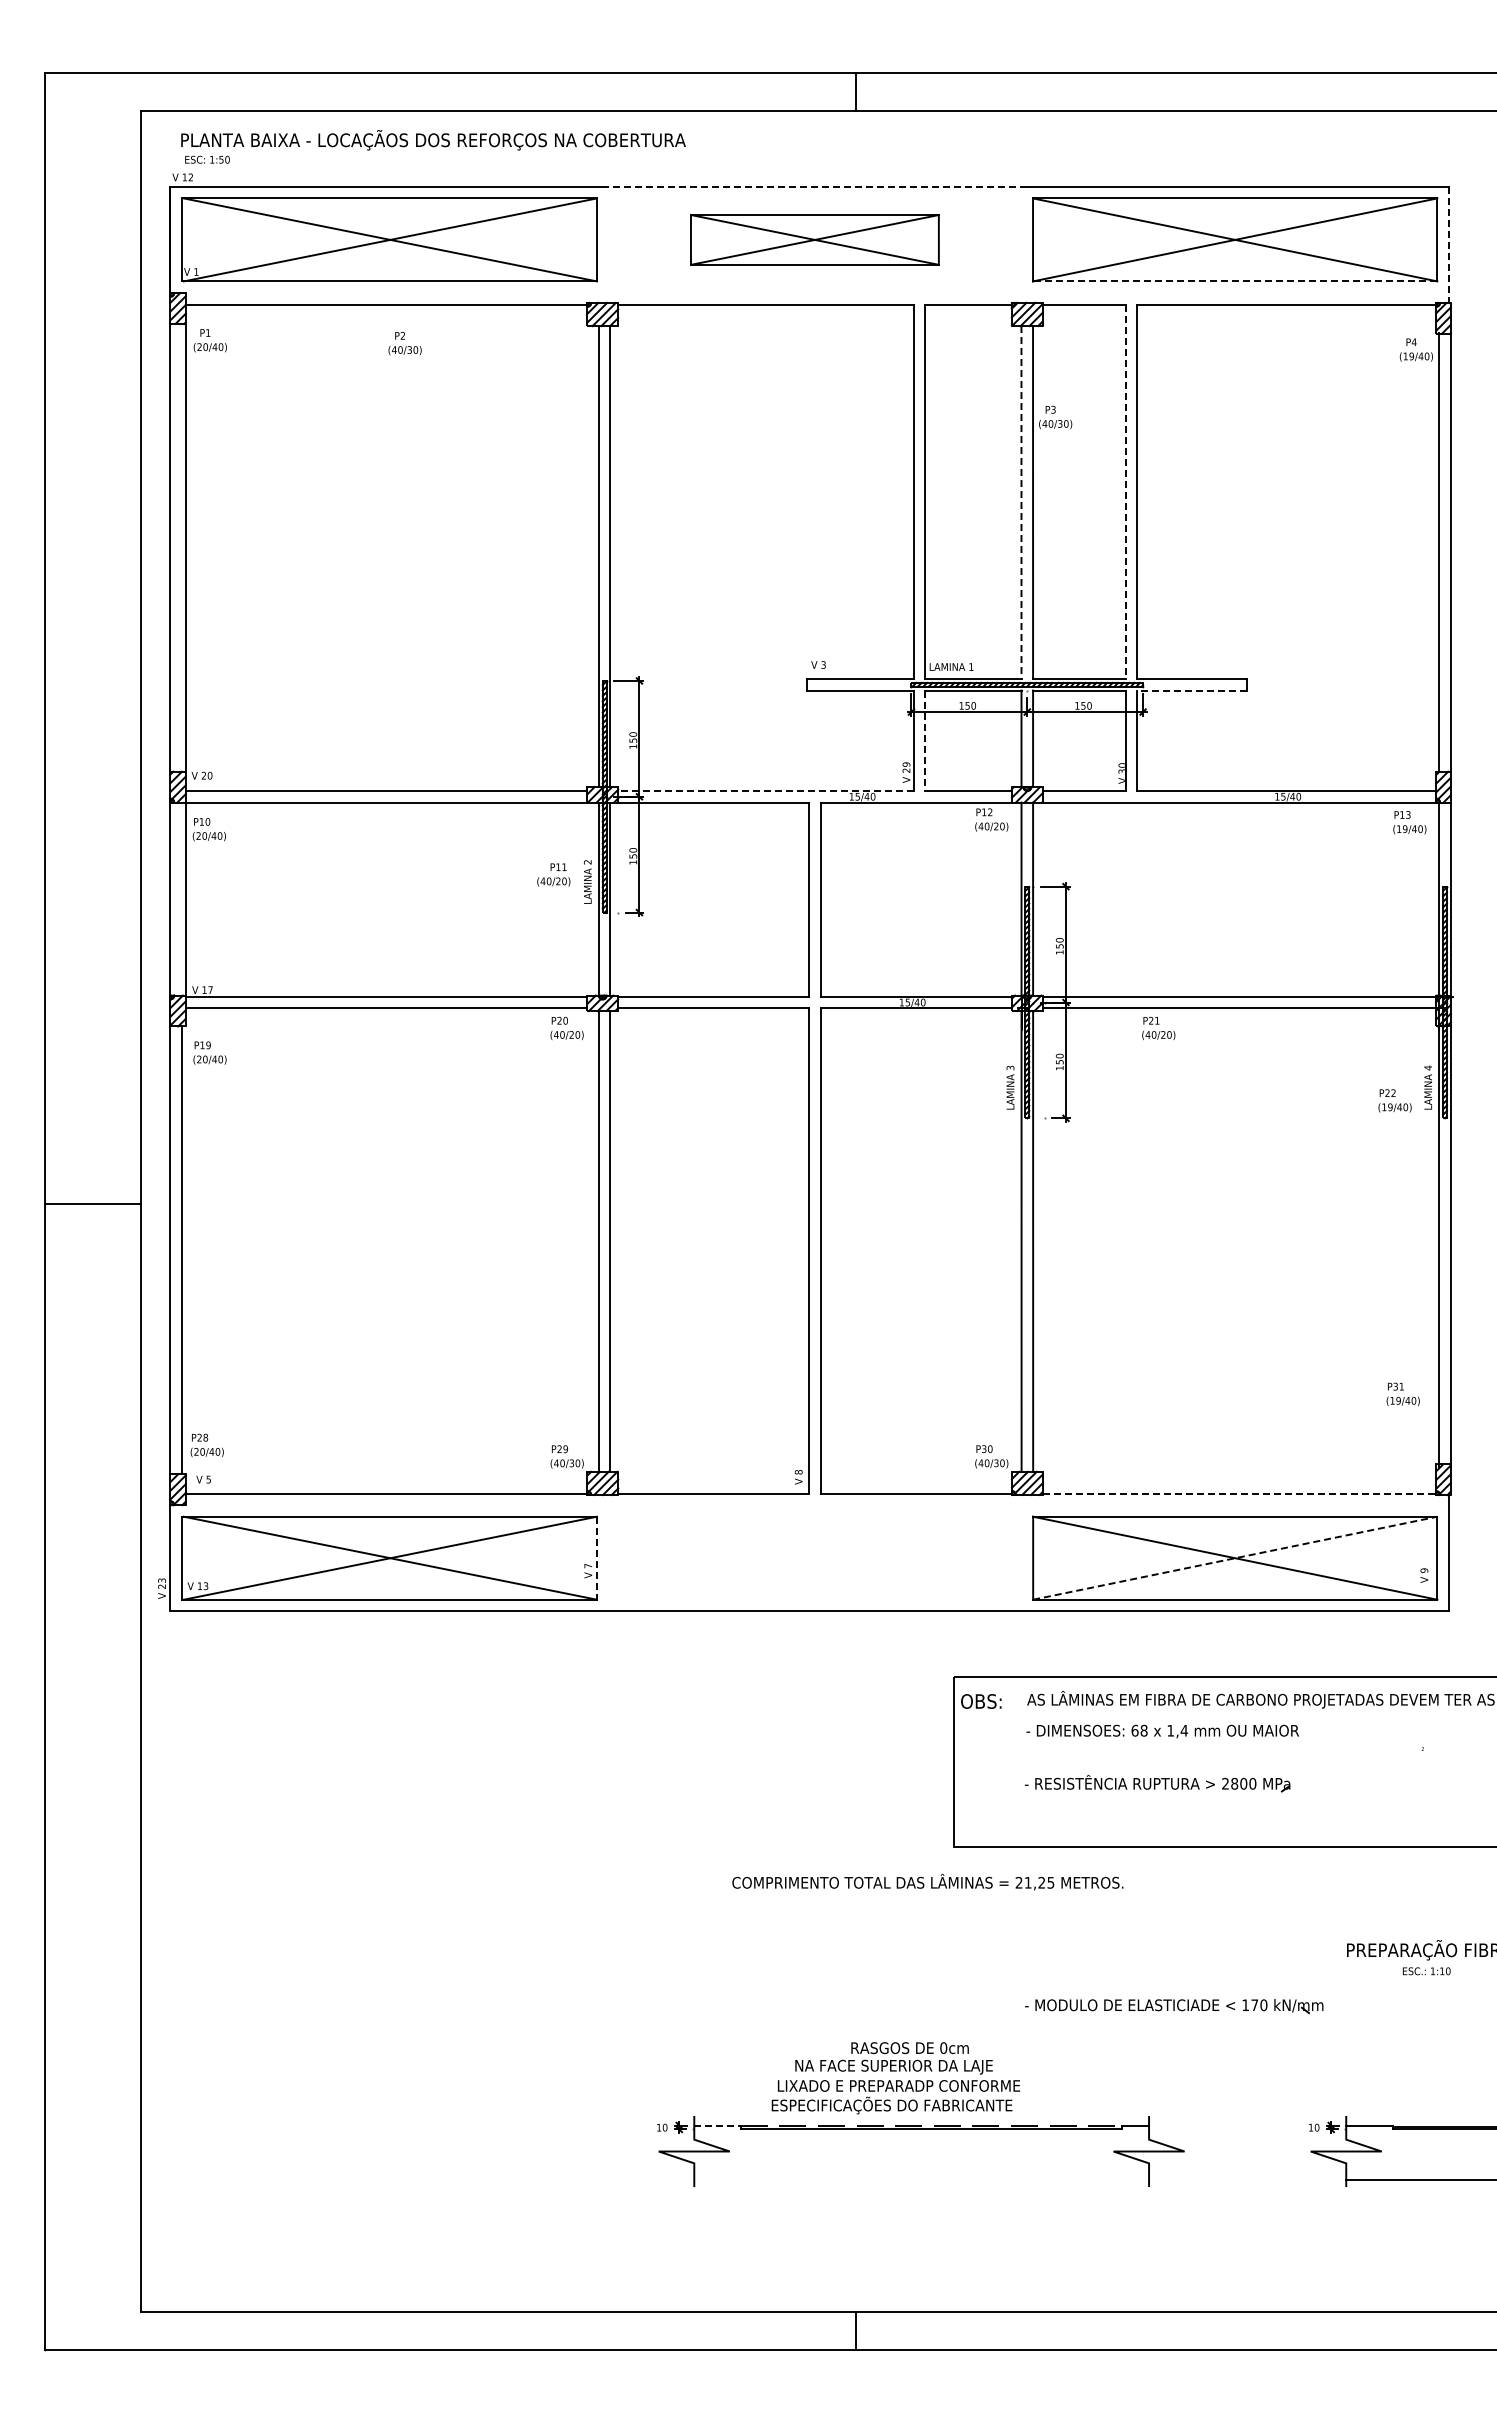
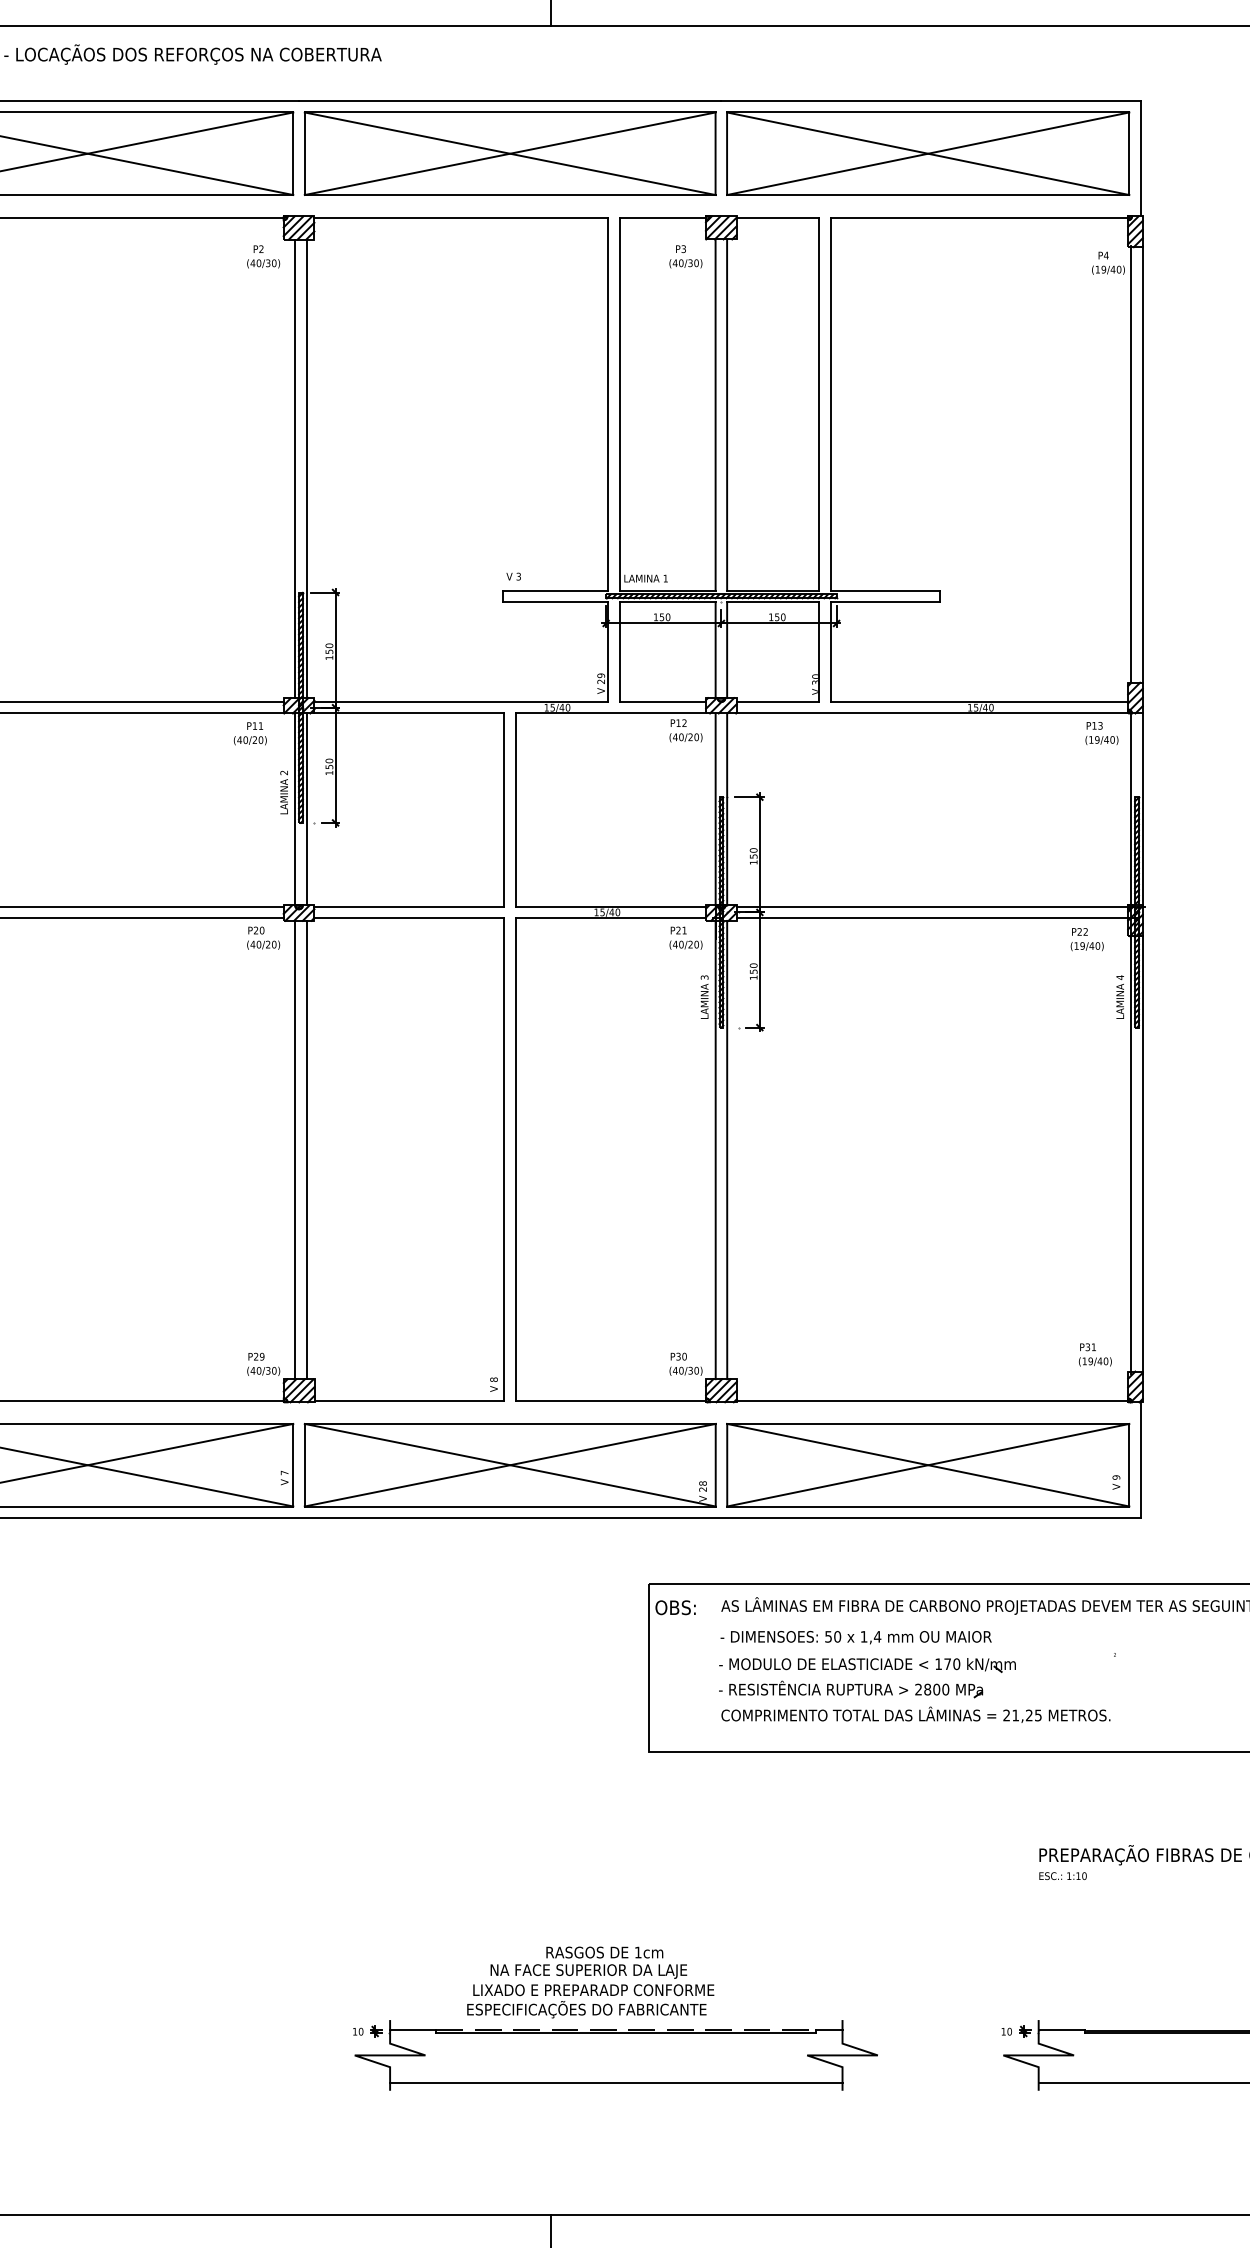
line: (814, 186) -> (509, 100), dashed -> solid
part: (814, 239) -> (509, 153), size x1.67
line: (1448, 244) -> (1140, 158), dashed -> solid
line: (1234, 281) -> (927, 195), dashed -> solid
text: (404, 343) -> (262, 256), moved
text: (1055, 417) -> (685, 256), moved
line: (1125, 492) -> (819, 405), dashed -> solid
line: (1021, 503) -> (715, 415), dashed -> solid
line: (1192, 690) -> (885, 601), dashed -> solid
line: (925, 741) -> (620, 652), dashed -> solid
line: (765, 790) -> (460, 701), dashed -> solid
text: (553, 874) -> (250, 733), moved
text: (1158, 1028) -> (685, 938), moved
text: (1394, 1100) -> (1086, 939), moved
text: (1402, 1393) -> (1094, 1354), moved
line: (1239, 1493) -> (932, 1400), dashed -> solid
part: (814, 1557) -> (509, 1464), added
line: (596, 1558) -> (292, 1465), dashed -> solid
line: (1235, 1558) -> (928, 1465), dashed -> solid
text: (1139, 1730) -> (833, 1636), 68 -> 50
text: (927, 1882) -> (915, 1715), moved
text: (1426, 1971) -> (1062, 1876), moved
part: (1174, 2006) -> (867, 1665), moved
text: (943, 2048) -> (638, 1952), 0cm -> 1cm
line: (718, 2125) -> (414, 2029), dashed -> solid
line: (921, 2179) -> (616, 2083), added

